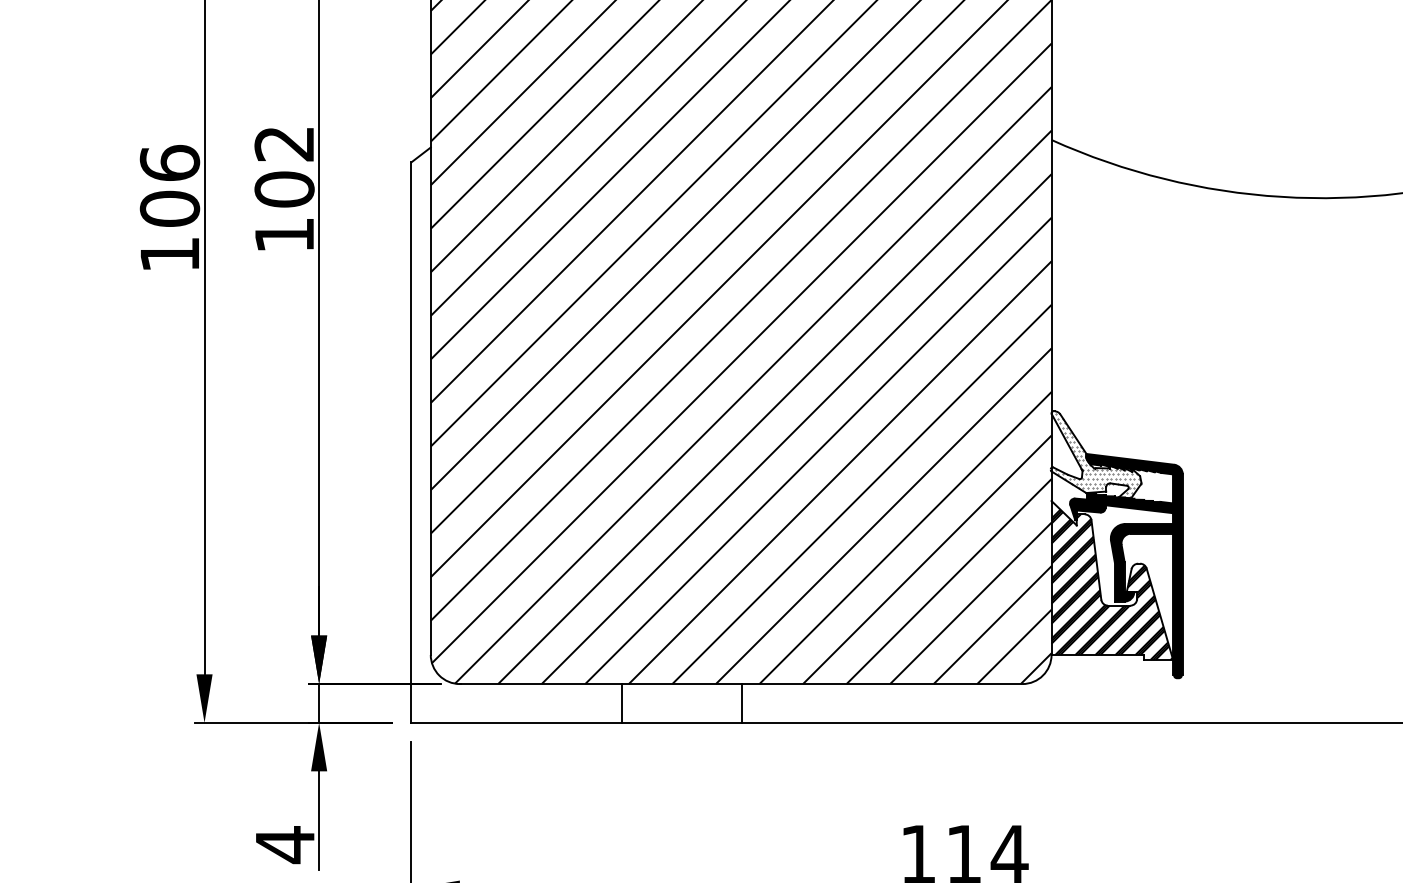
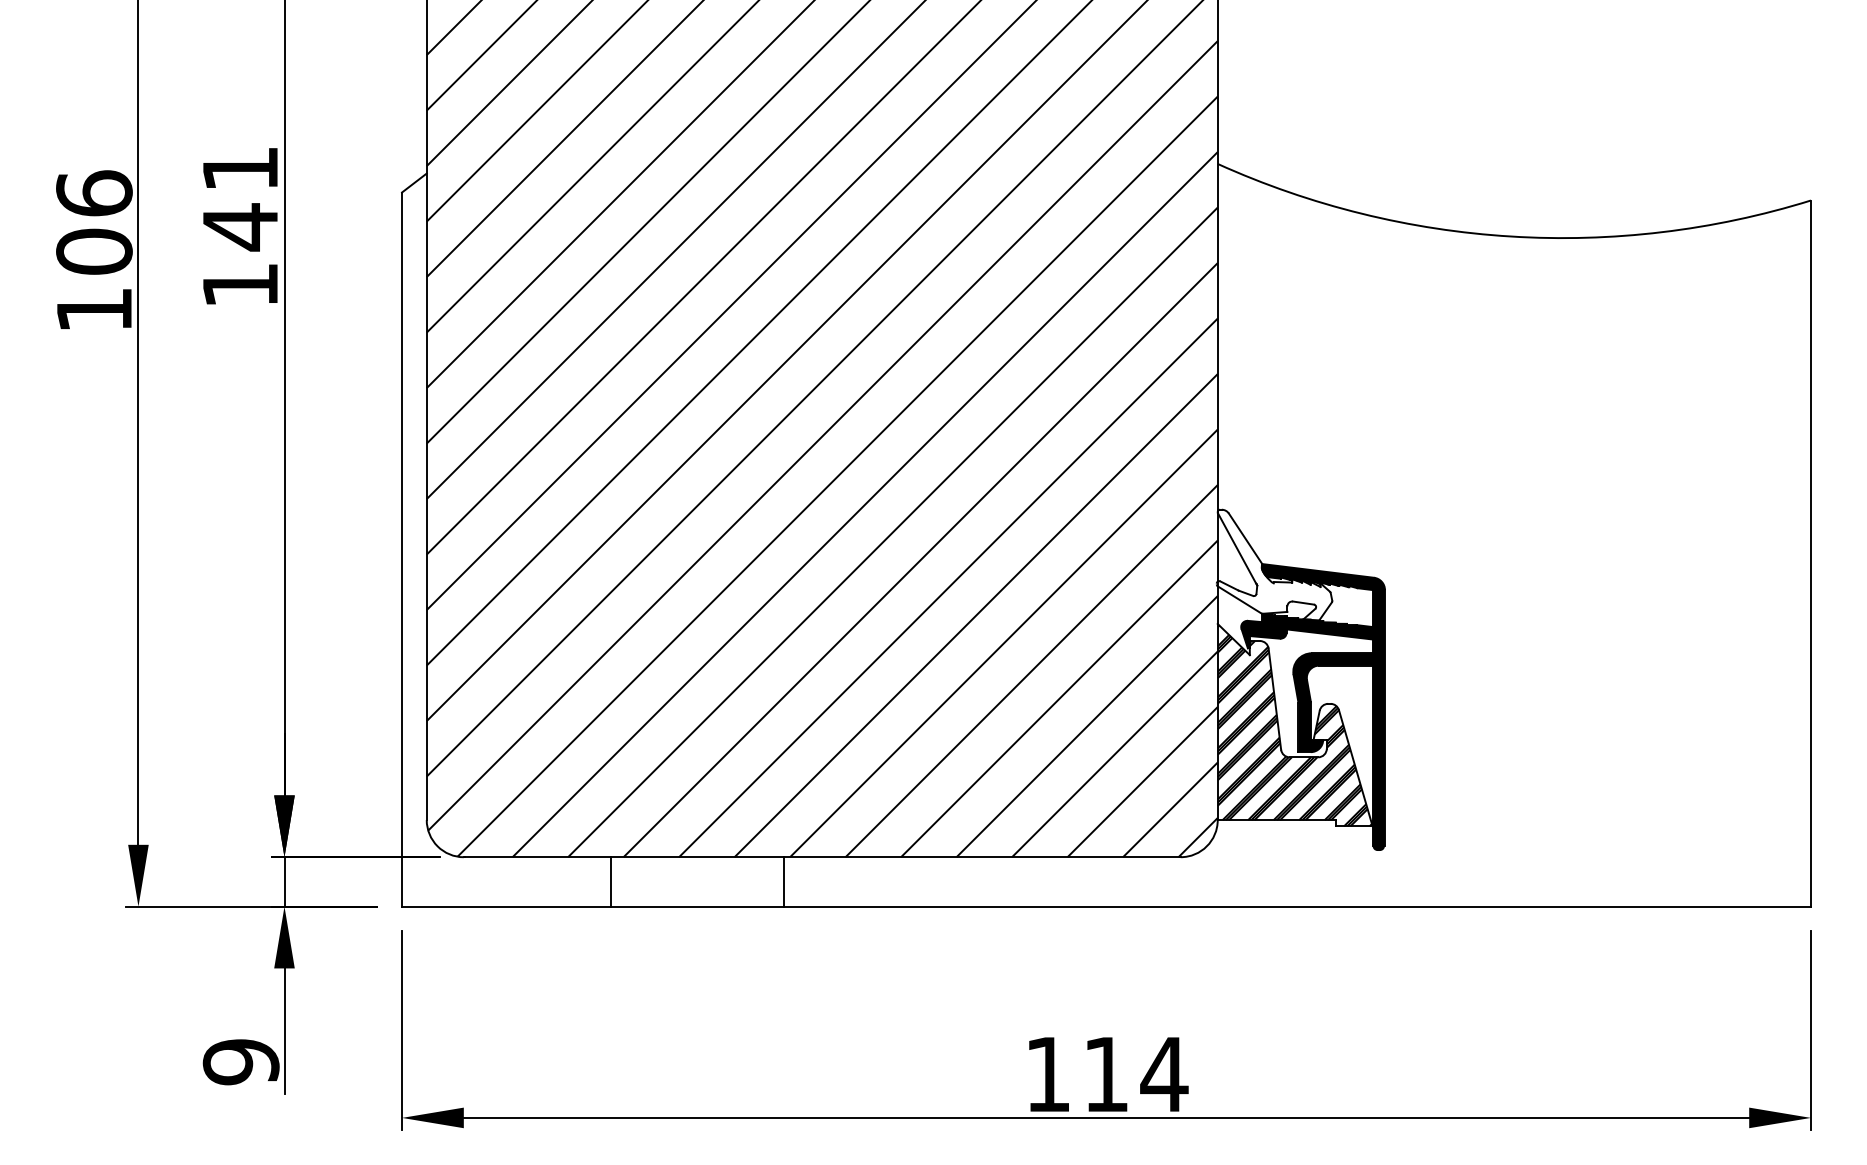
text: (284, 167) -> (240, 199), 102 -> 141
hatch: (1096, 455) -> (1274, 566), removed
line: (622, 703) -> (611, 881), moved
line: (742, 703) -> (784, 881), moved
text: (284, 845) -> (240, 1062), 4 -> 9

